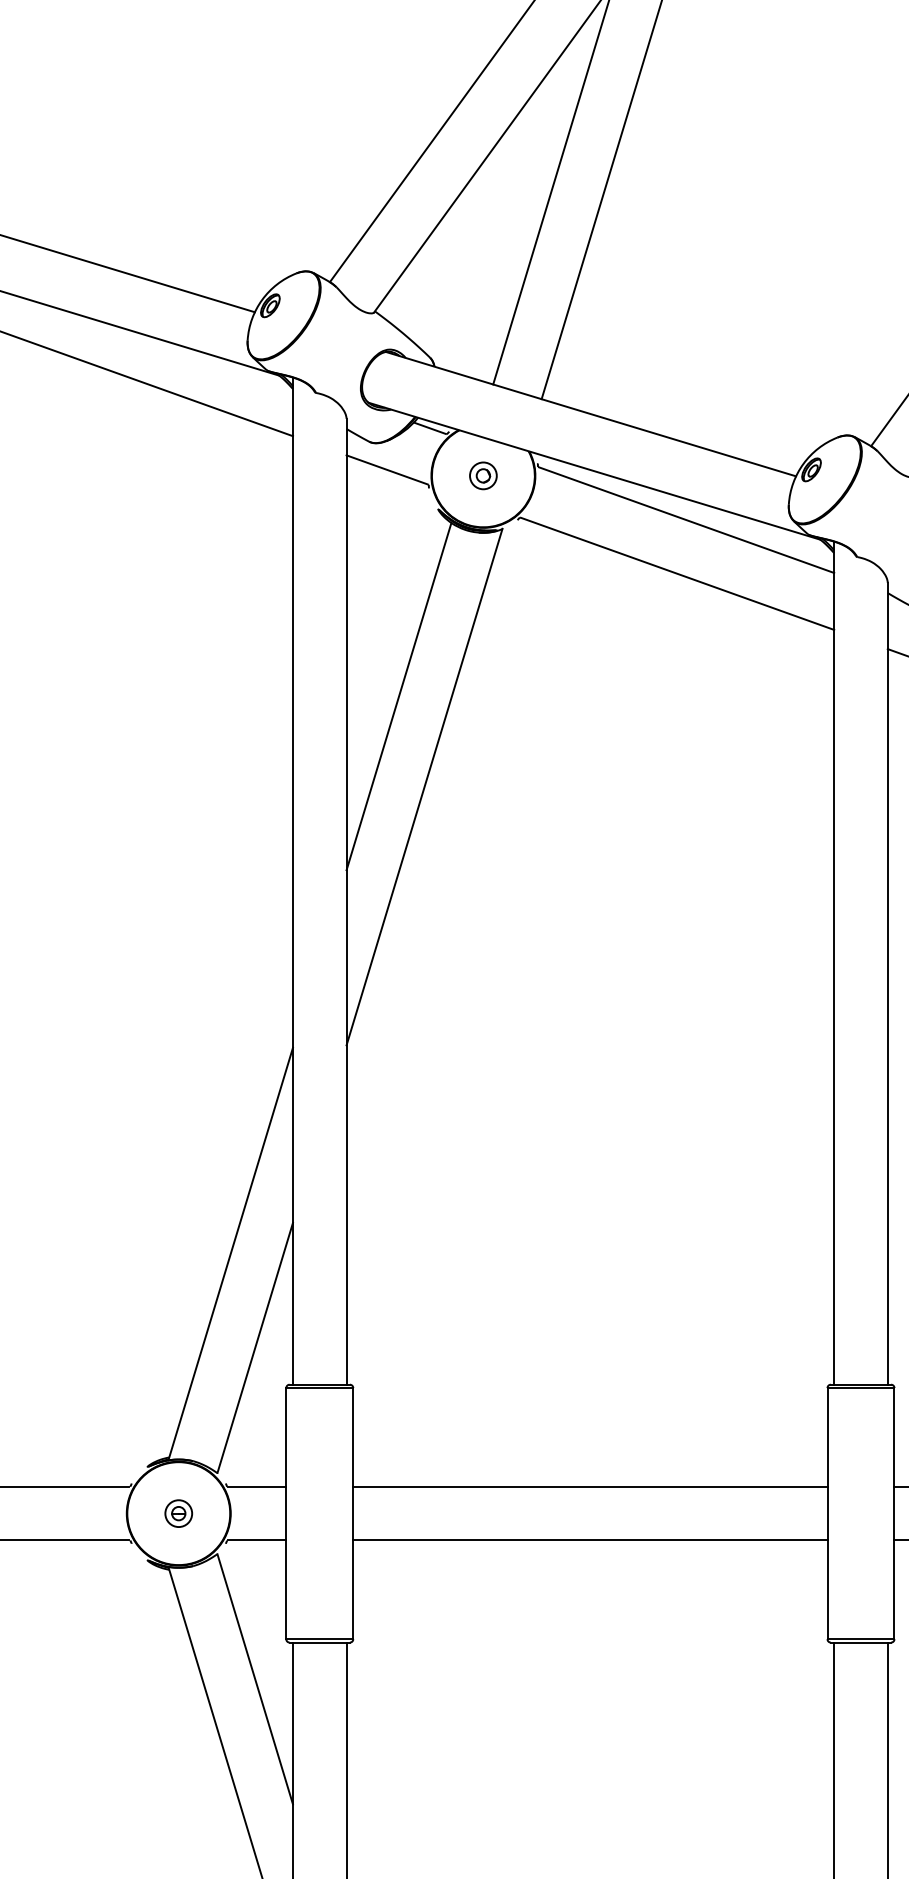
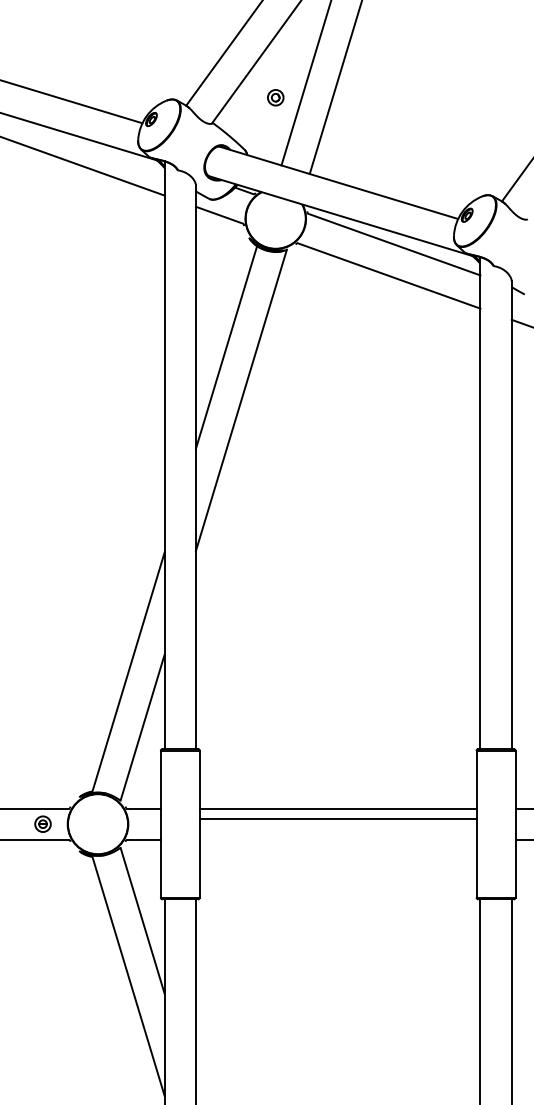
part: (482, 475) -> (275, 97), moved
part: (177, 1512) -> (42, 823), moved
line: (589, 1539) -> (337, 818), moved

